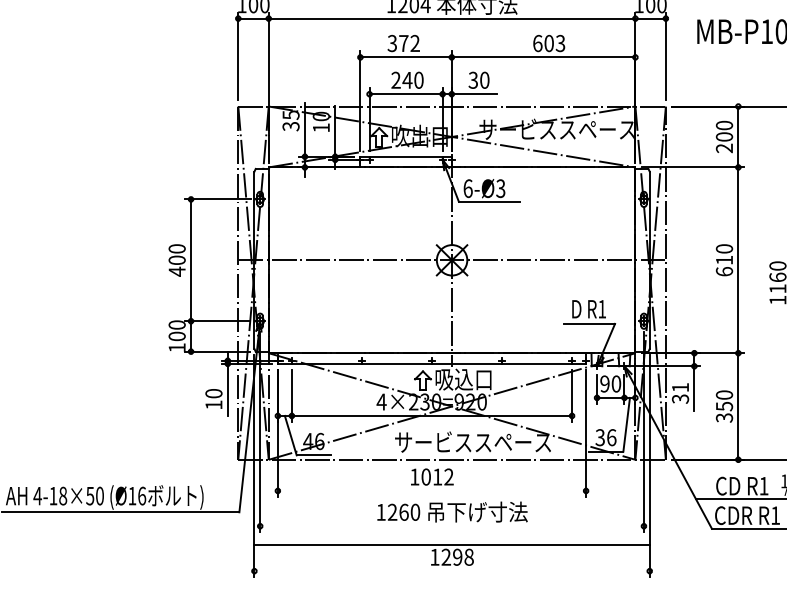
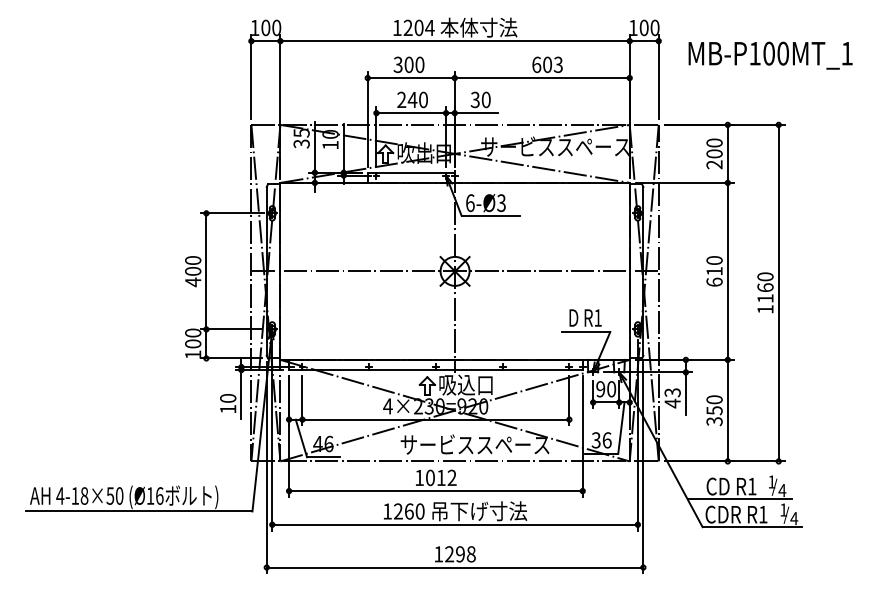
text: (409, 43) -> (414, 64), 372 -> 300
text: (680, 393) -> (672, 398), 31 -> 43
line: (431, 491) -> (435, 491), added
line: (451, 525) -> (454, 524), added
line: (451, 544) -> (454, 567), moved

